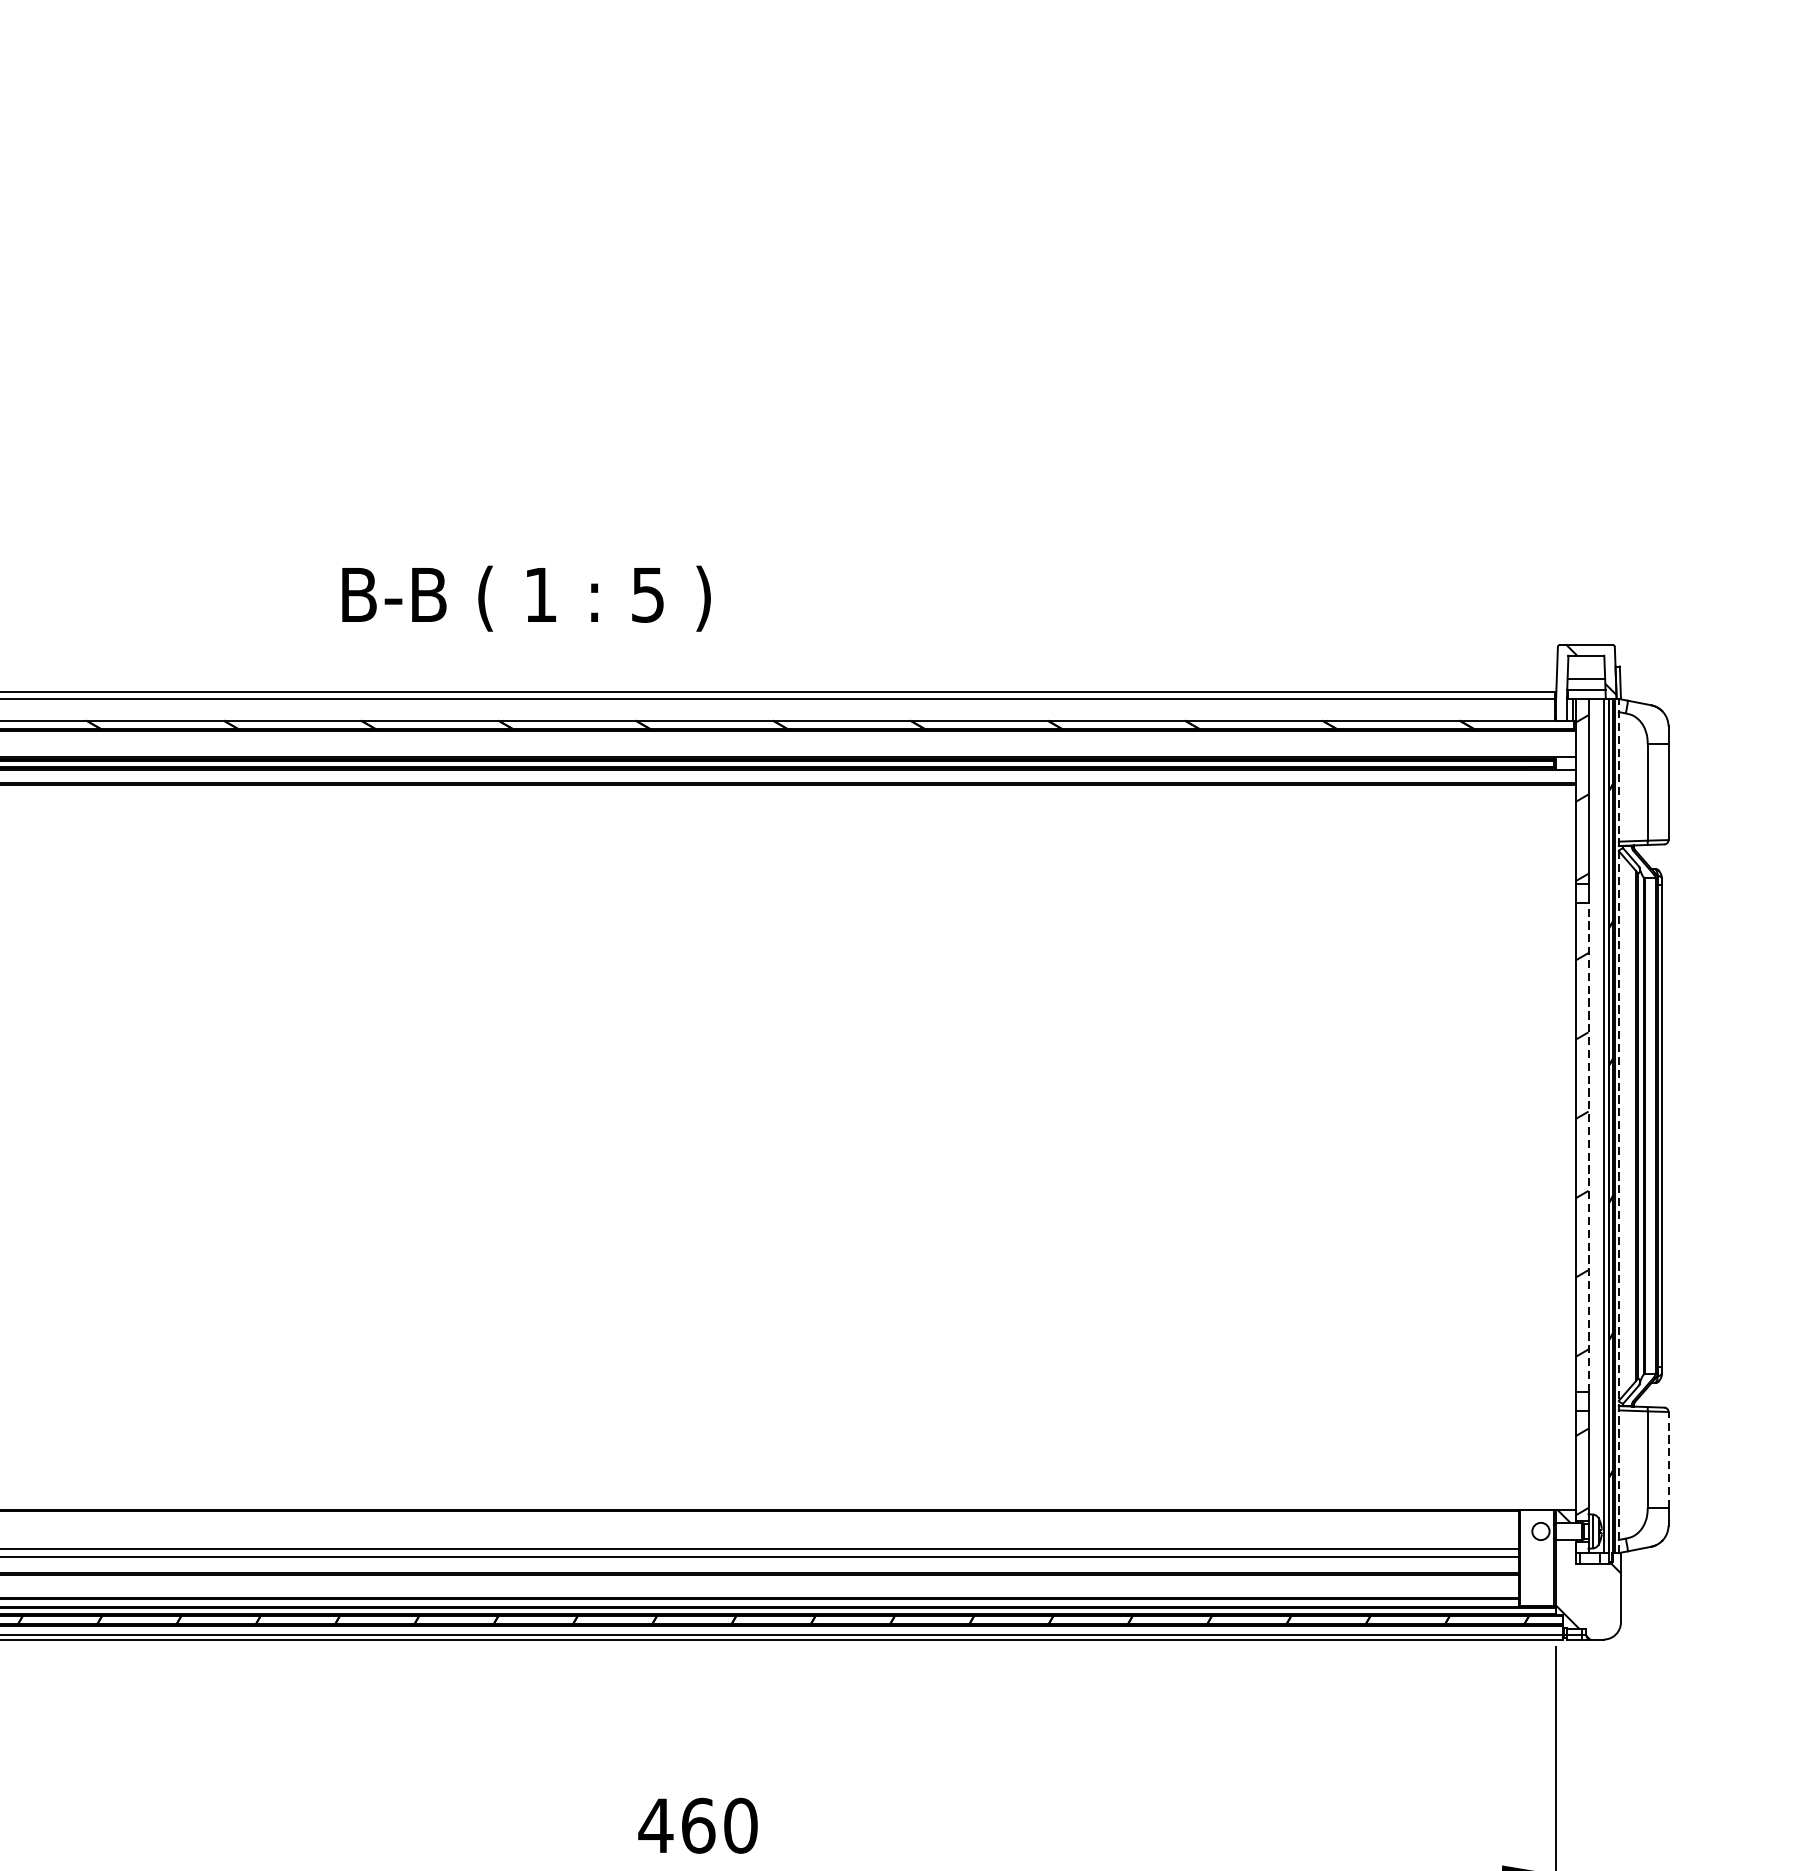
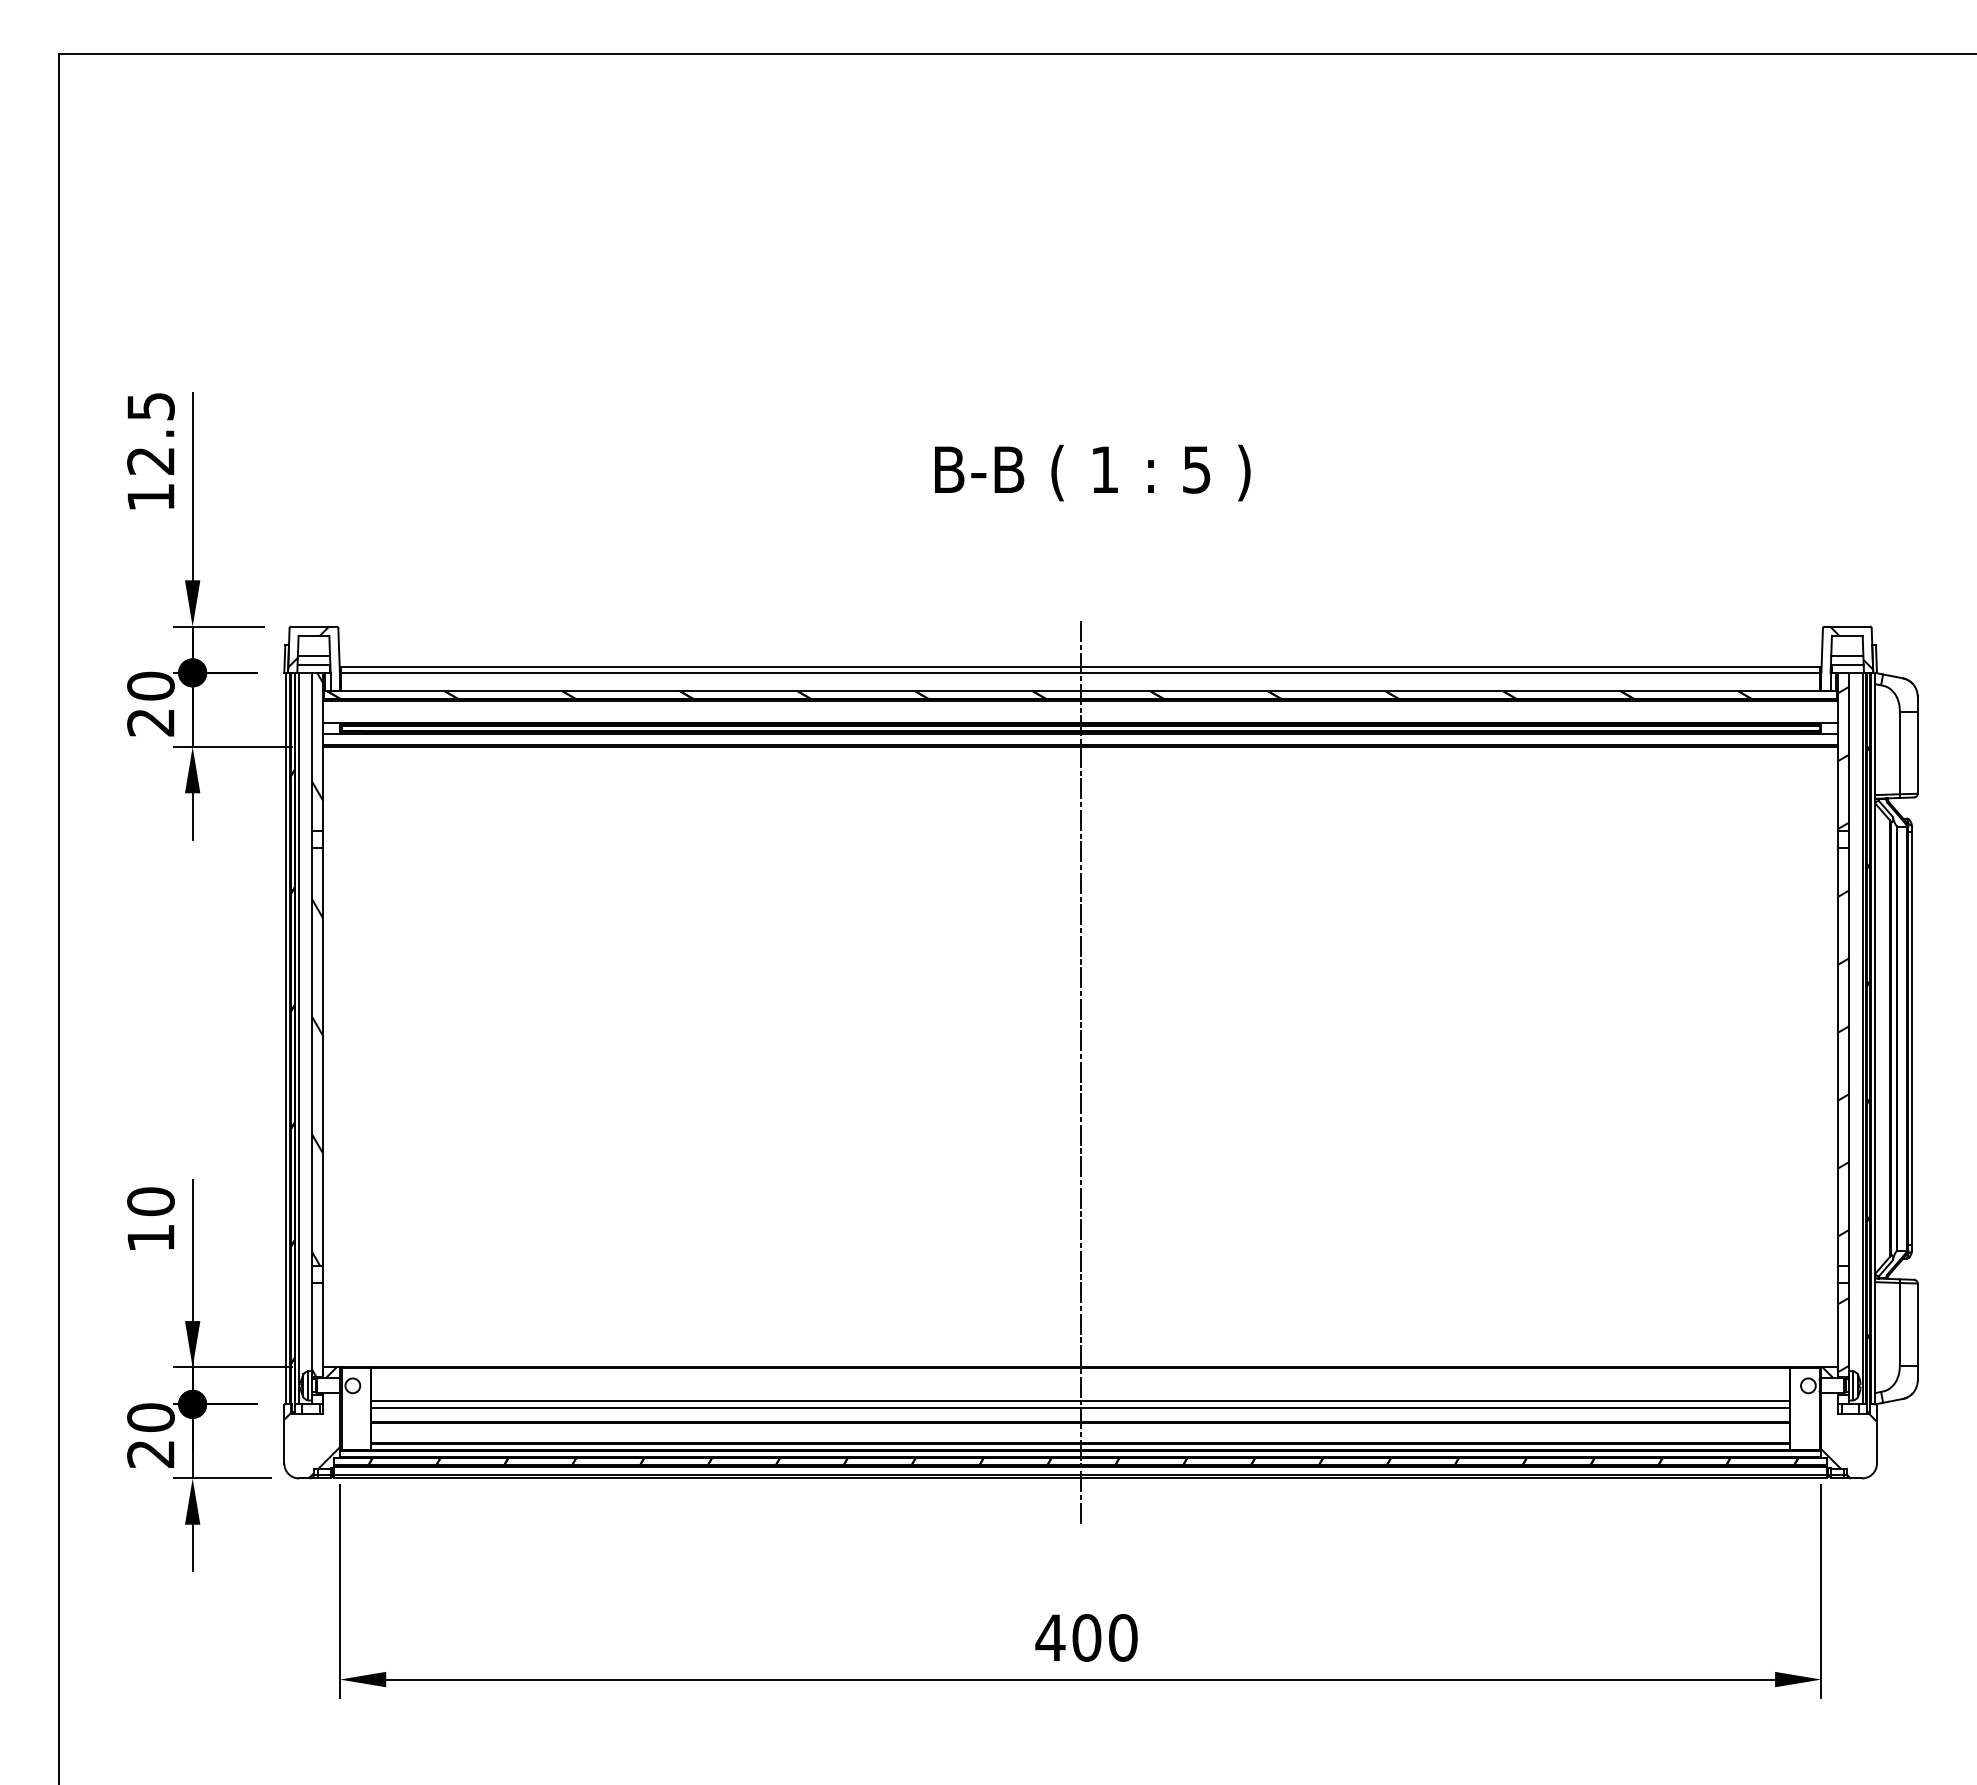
text: (526, 598) -> (1092, 472), moved
line: (1619, 1125) -> (1875, 1038), dashed -> solid
line: (1588, 1146) -> (1849, 1056), dashed -> solid
line: (690, 1165) -> (1080, 1072), added
line: (1668, 1459) -> (1917, 1324), dashed -> solid
text: (697, 1825) -> (1086, 1637), 460 -> 400

